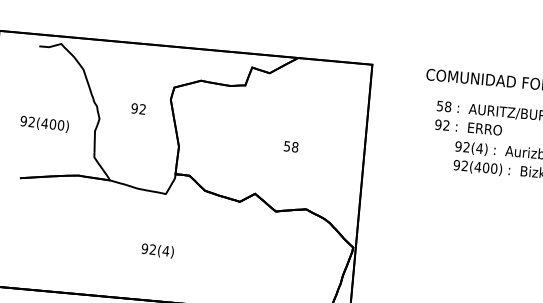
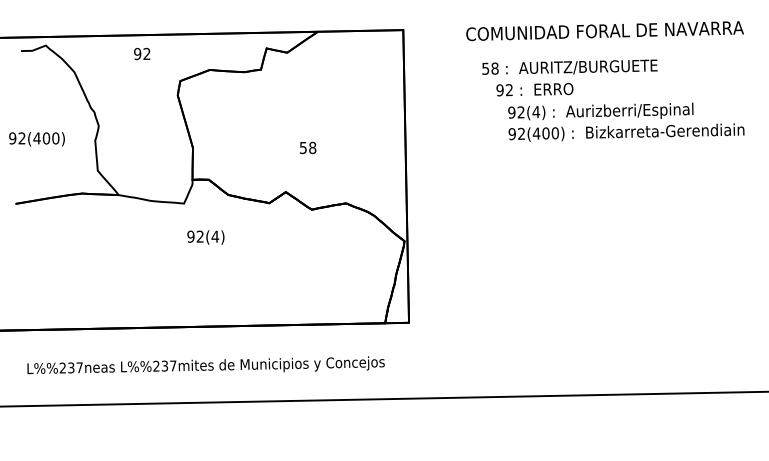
text: (138, 108) -> (142, 53), moved
text: (468, 127) -> (534, 89), moved
text: (291, 146) -> (308, 147), moved
text: (157, 250) -> (205, 237), moved

